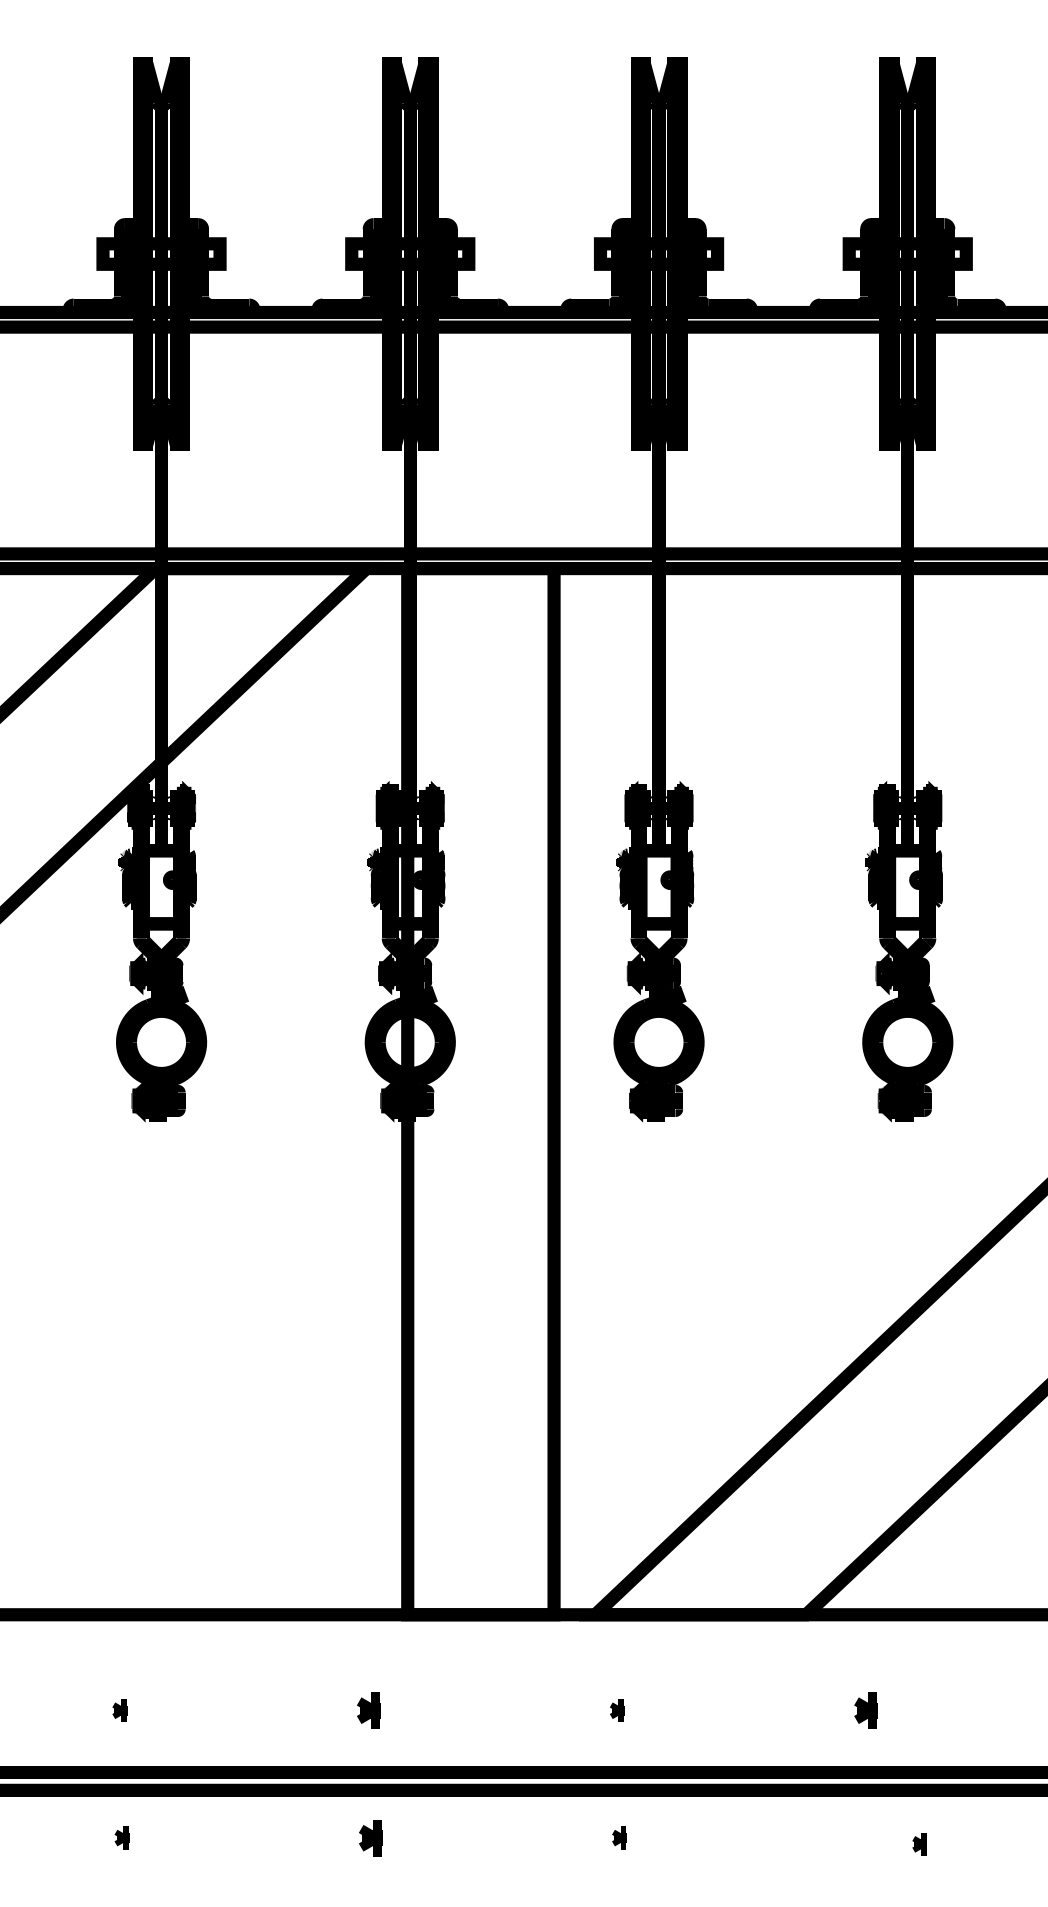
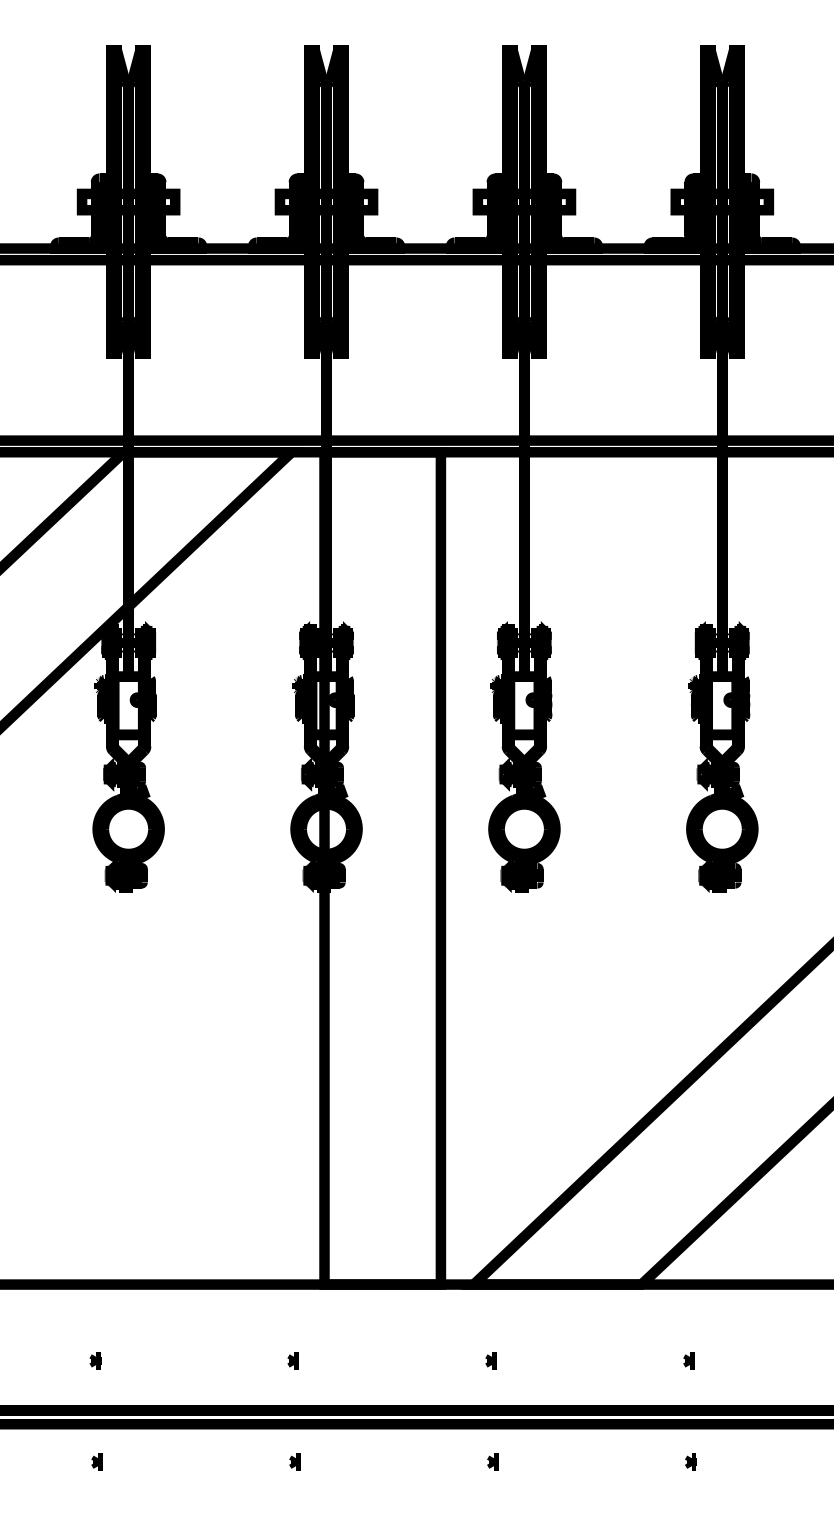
part: (367, 1710) -> (292, 1360), size x0.62
part: (865, 1710) -> (688, 1360), size x0.62
part: (370, 1837) -> (294, 1461), size x0.62
part: (919, 1843) -> (690, 1461), moved

